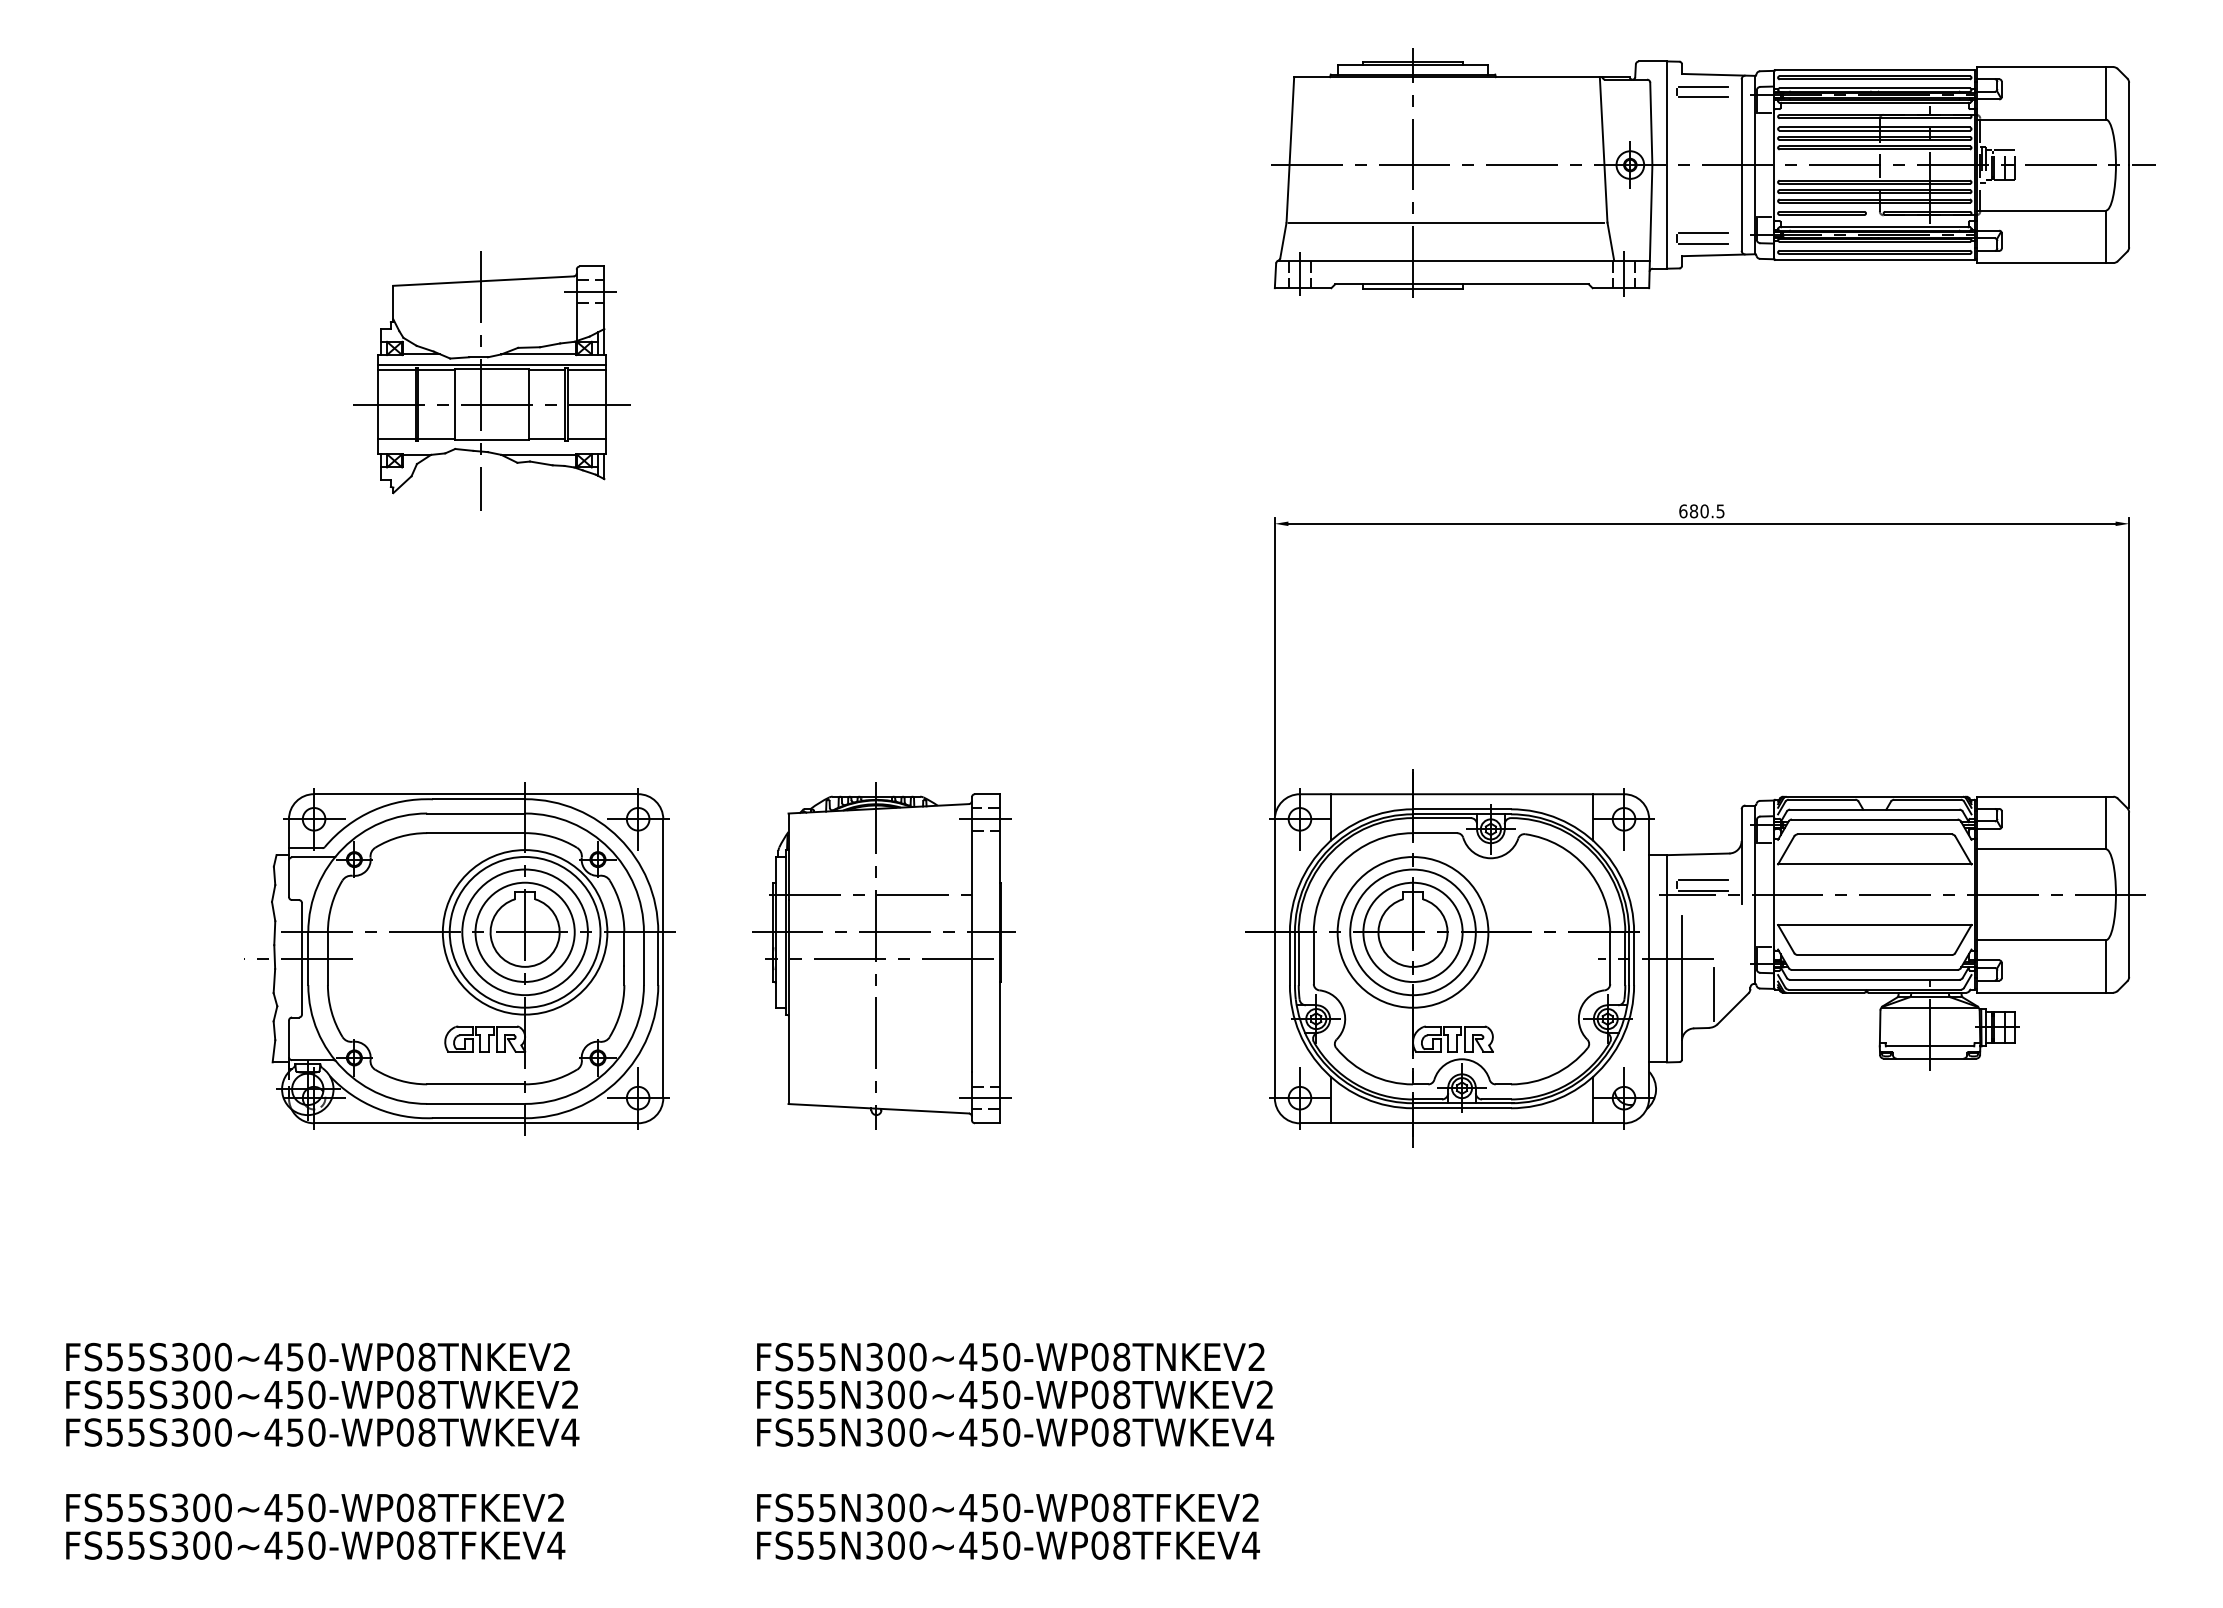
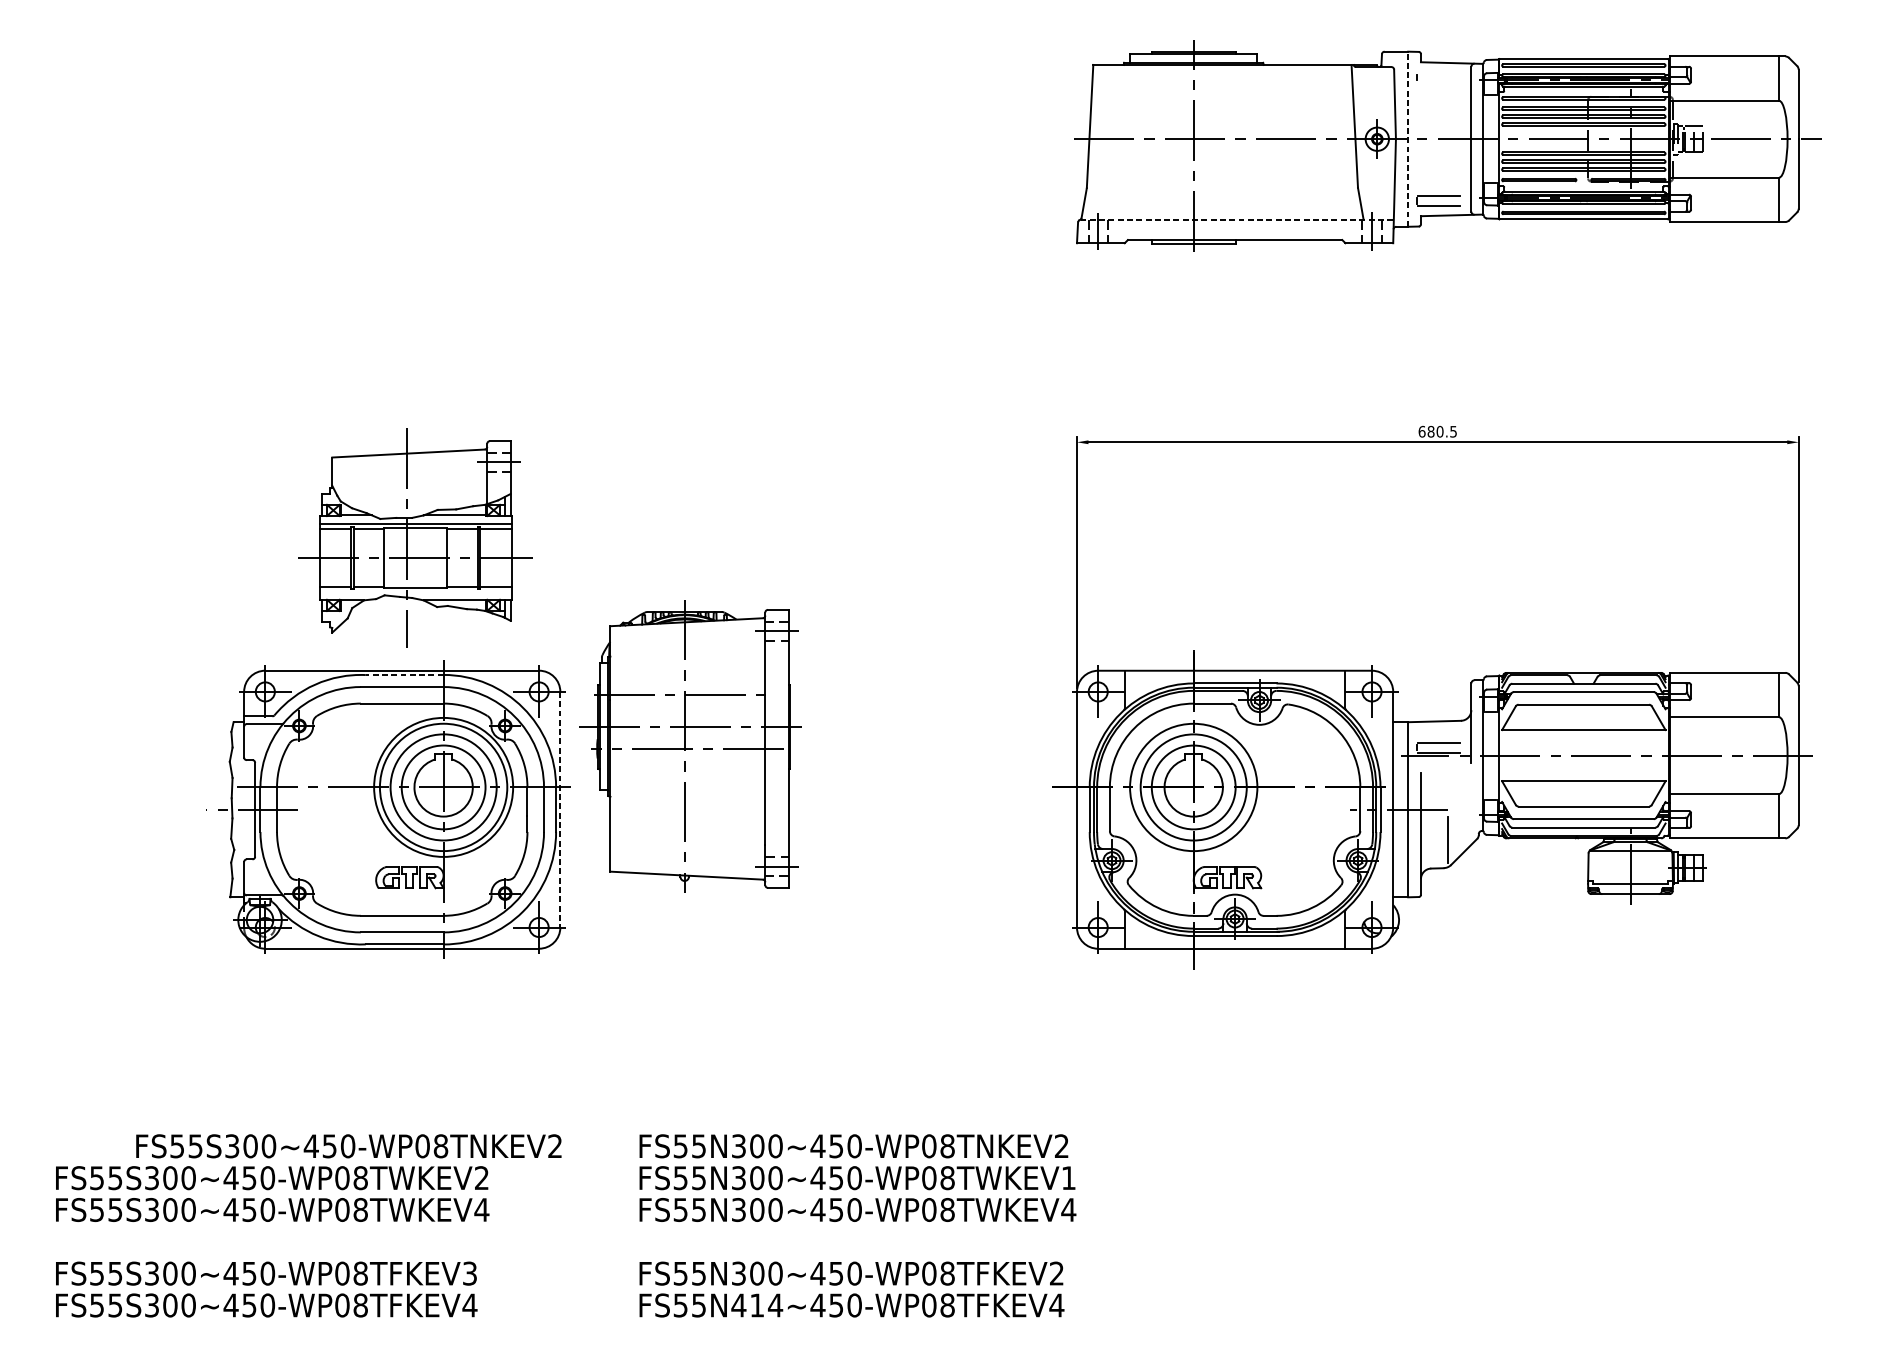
line: (1702, 86) -> (1438, 72), removed
line: (1702, 97) -> (1438, 82), removed
line: (1666, 165) -> (1407, 139), solid -> dashed
line: (1446, 222) -> (1222, 187), removed
line: (1464, 260) -> (1237, 219), solid -> dashed
part: (491, 380) -> (415, 537), moved
line: (478, 799) -> (404, 675), solid -> dashed
part: (883, 955) -> (690, 746), moved
line: (663, 959) -> (560, 810), solid -> dashed
text: (317, 1356) -> (348, 1145), moved
text: (1264, 1394) -> (1068, 1177), FS55N300~450-WP08TWKEV2 -> FS55N300~450-WP08TWKEV1
text: (556, 1507) -> (470, 1273), FS55S300~450-WP08TFKEV2 -> FS55S300~450-WP08TFKEV3
text: (895, 1545) -> (756, 1305), FS55N300~450-WP08TFKEV4 -> FS55N414~450-WP08TFKEV4

